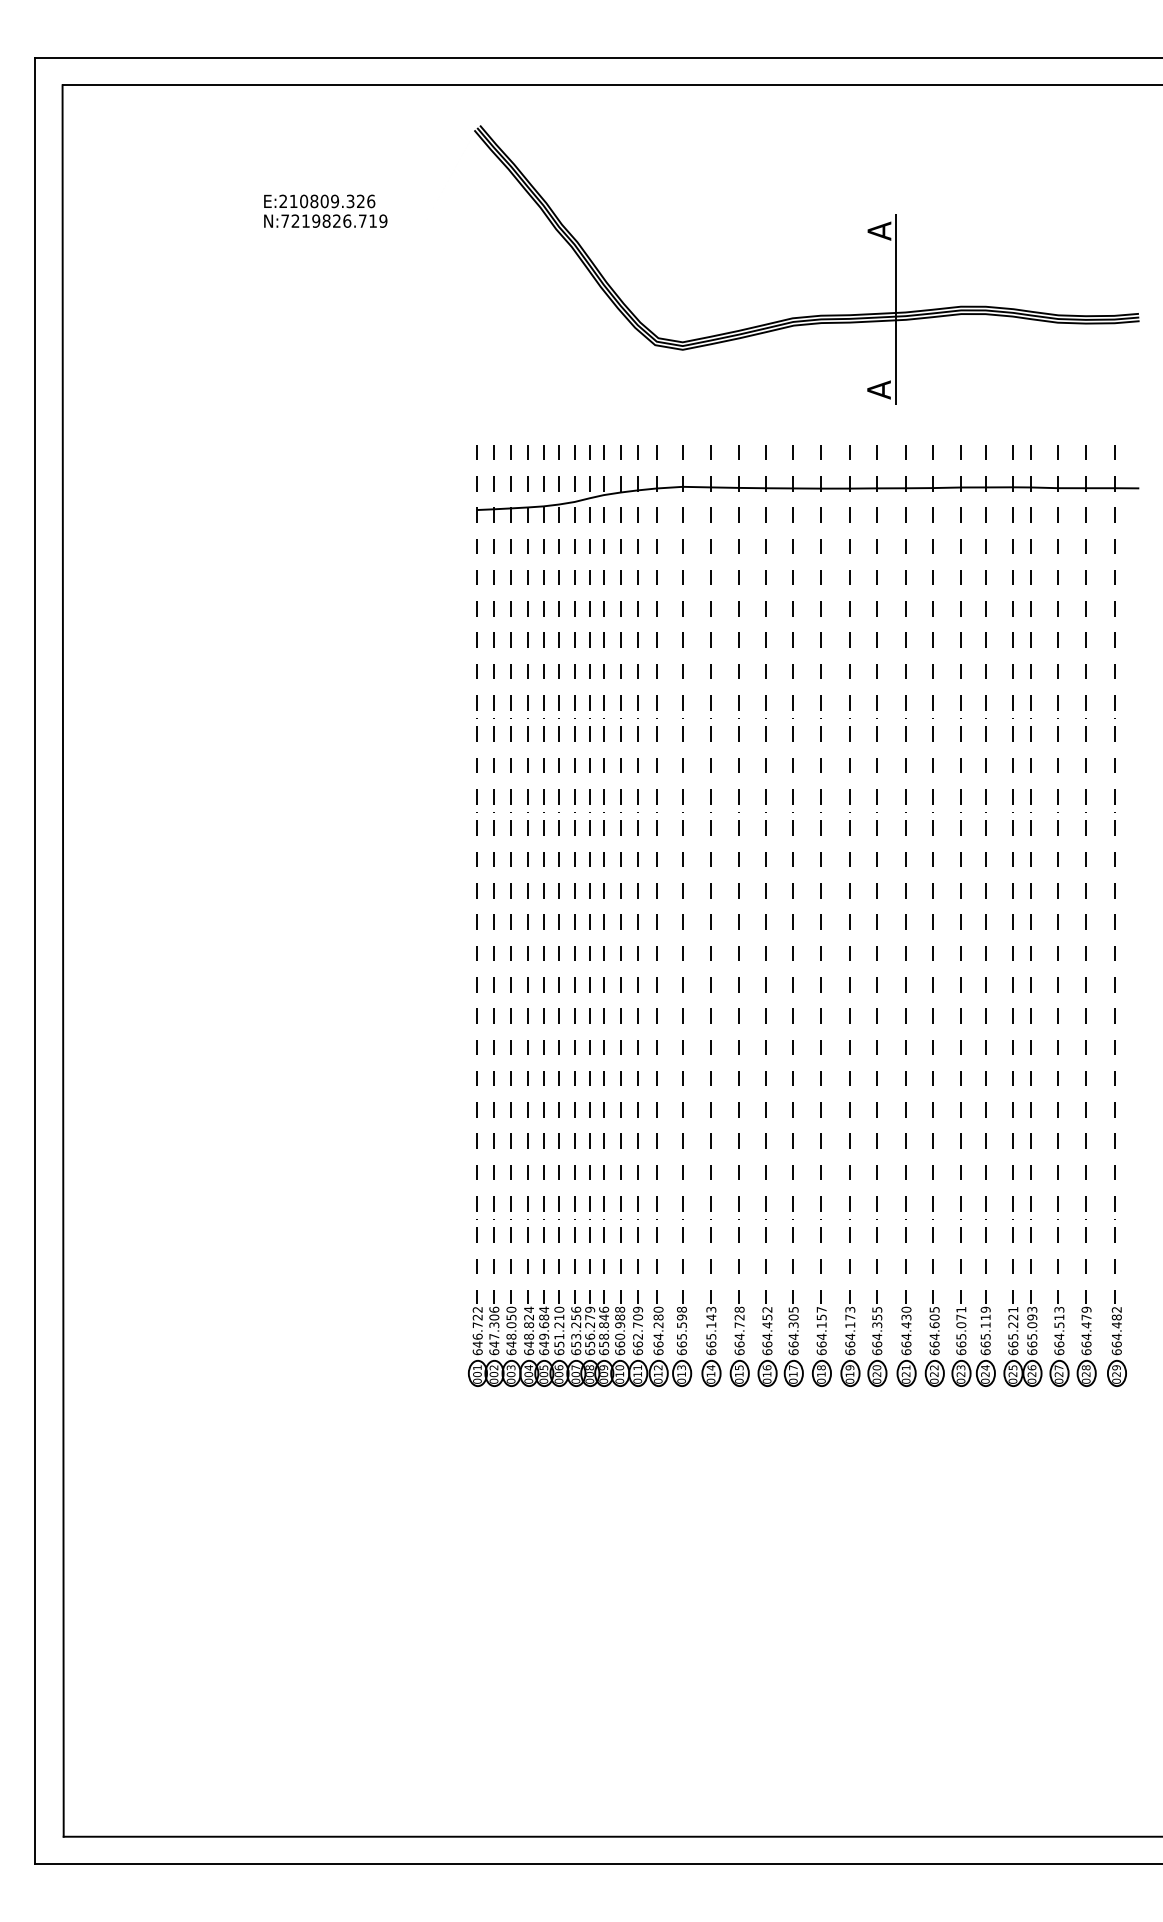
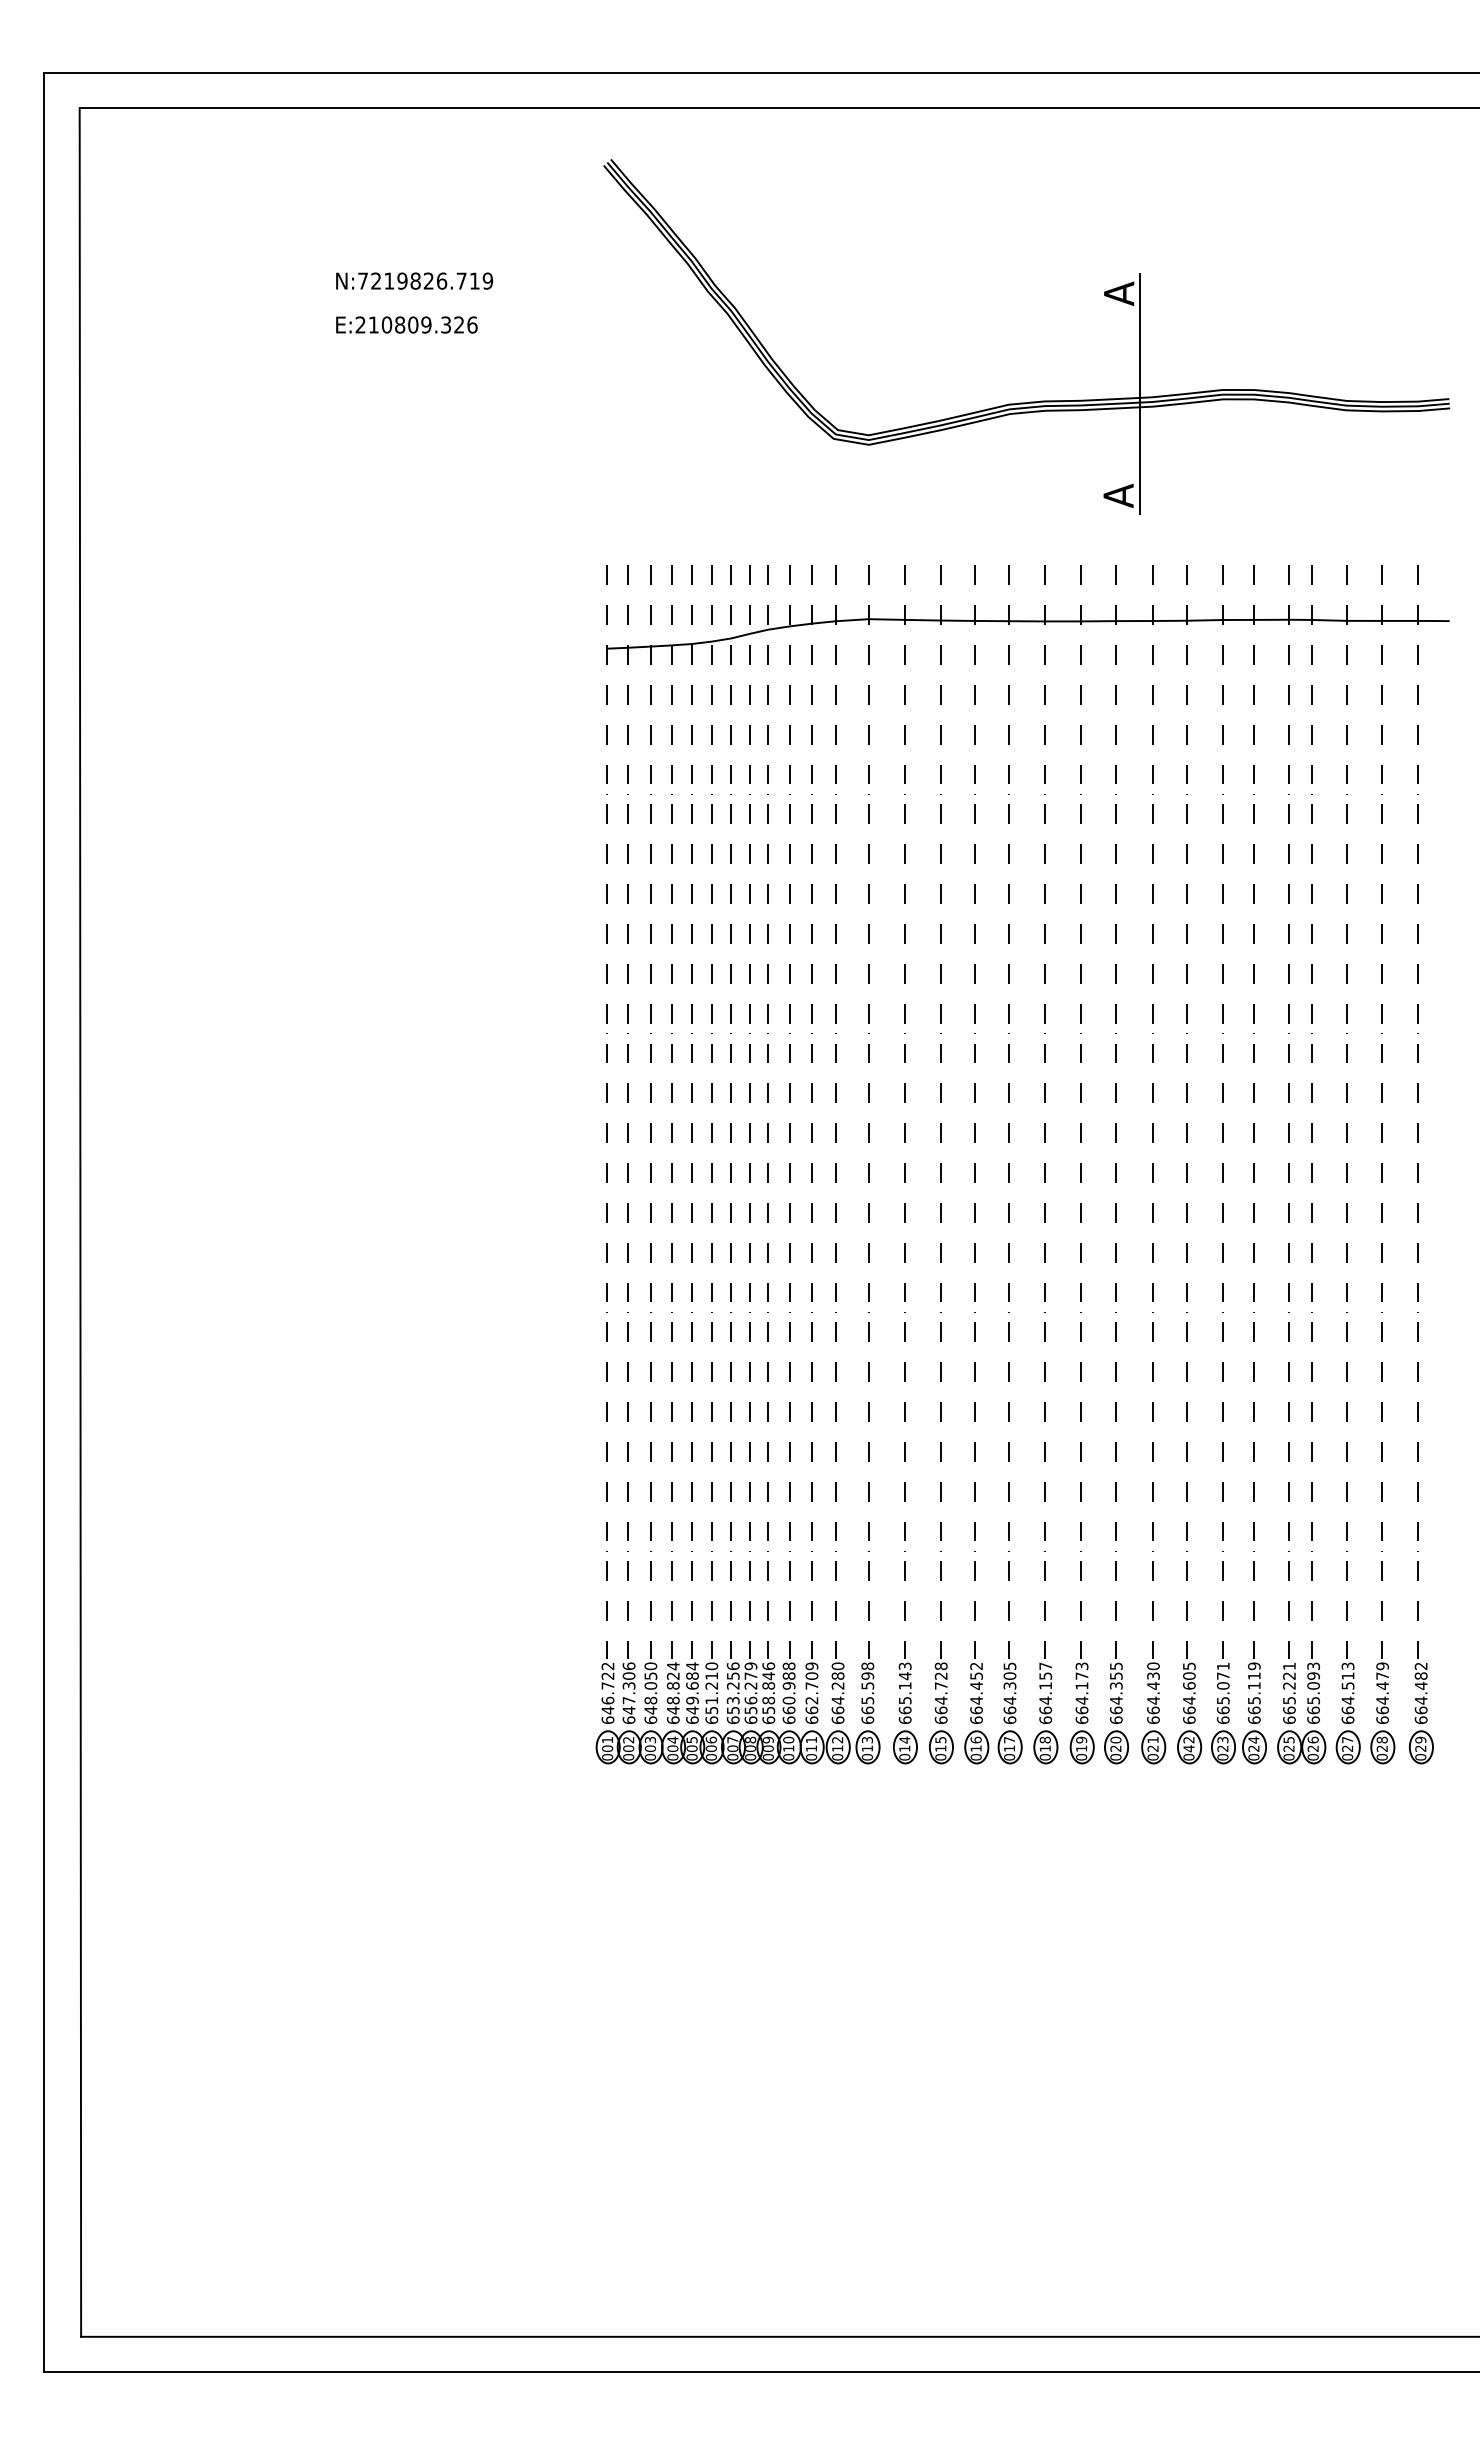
text: (319, 201) -> (406, 324), moved
text: (933, 1374) -> (1188, 1748), 022 -> 042

